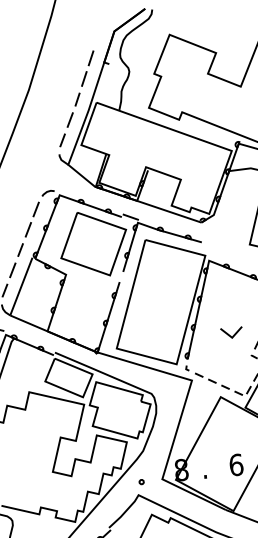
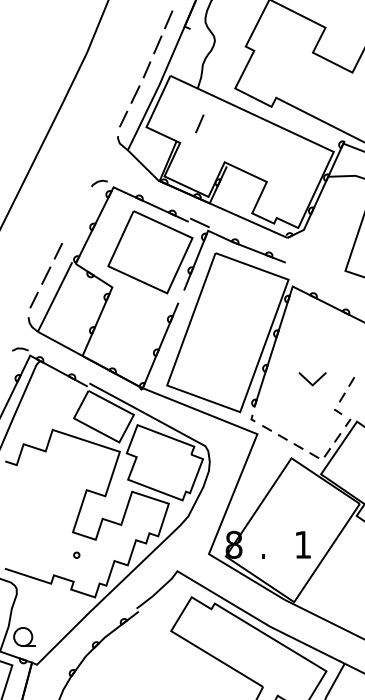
line: (123, 138) -> (199, 123), added
line: (32, 217) -> (77, 211), removed
text: (235, 464) -> (302, 544), 6 -> 1
circle: (141, 481) -> (76, 554), moved

